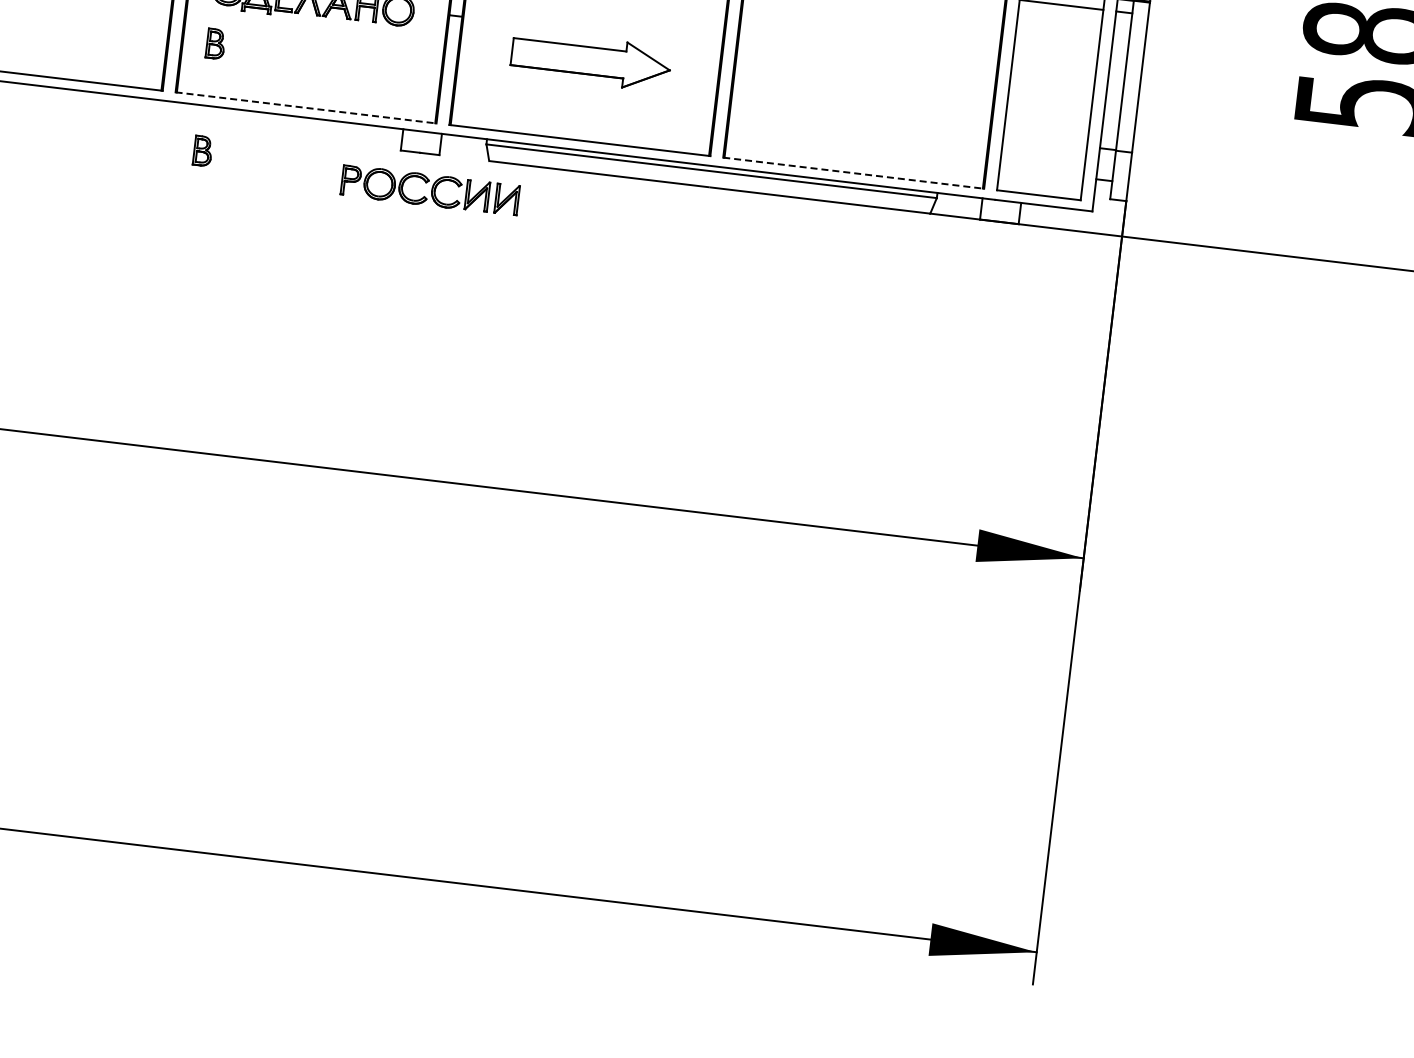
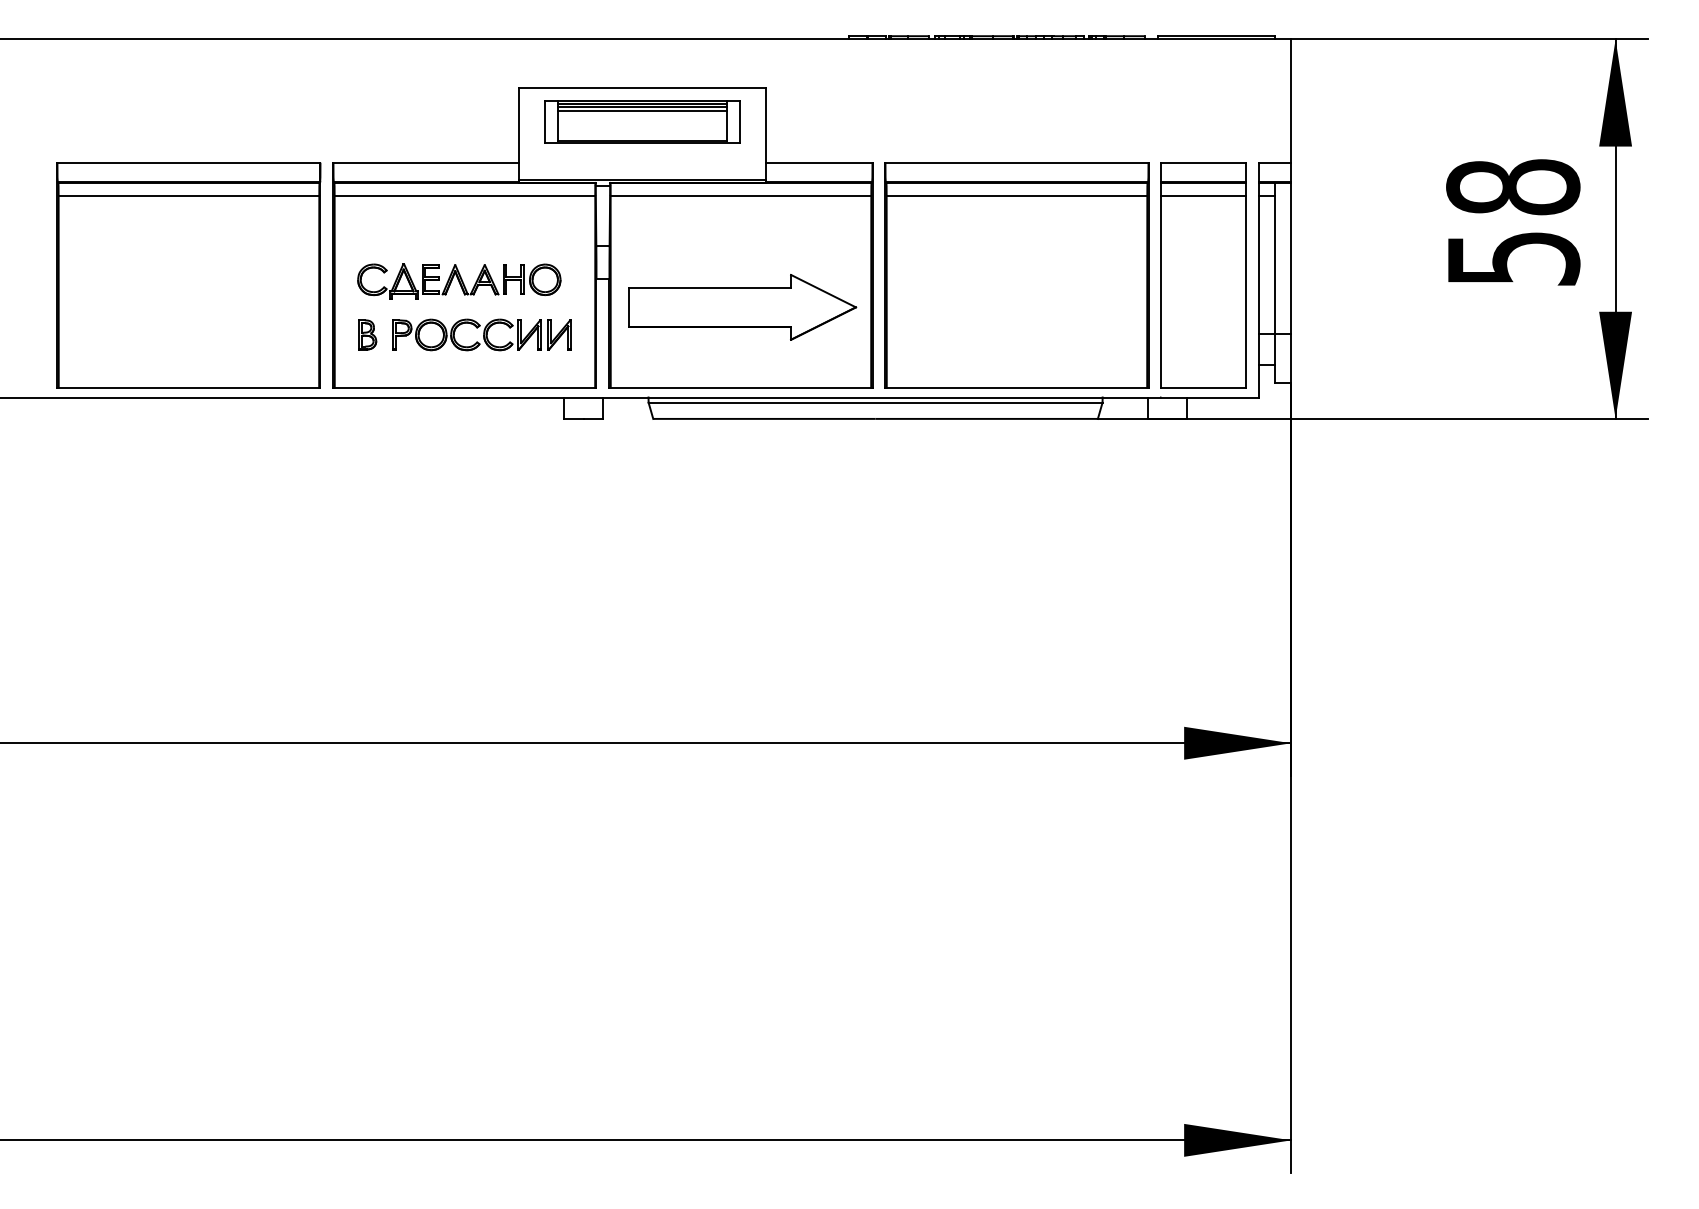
part: (590, 61) -> (742, 307), size x1.43
line: (305, 107) -> (464, 387), dashed -> solid
part: (202, 150) -> (367, 442), removed
line: (853, 172) -> (1016, 387), dashed -> solid
part: (429, 189) -> (481, 334), moved

